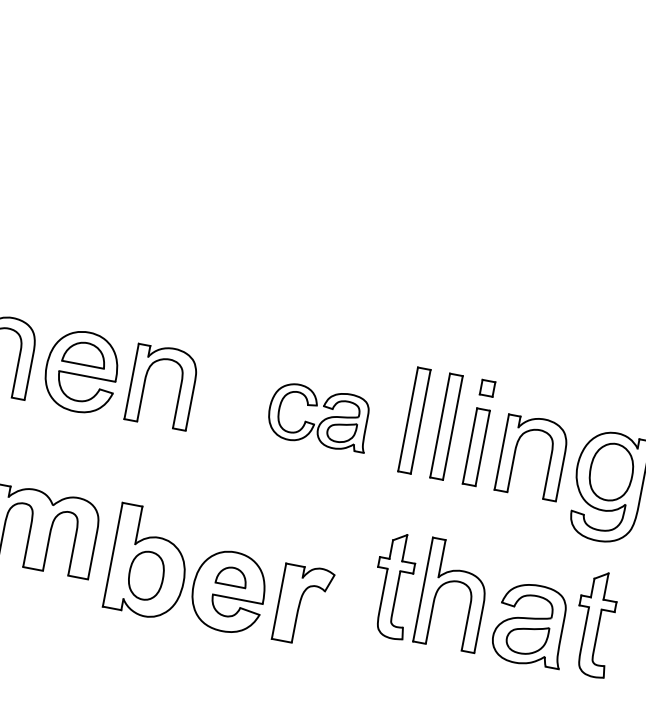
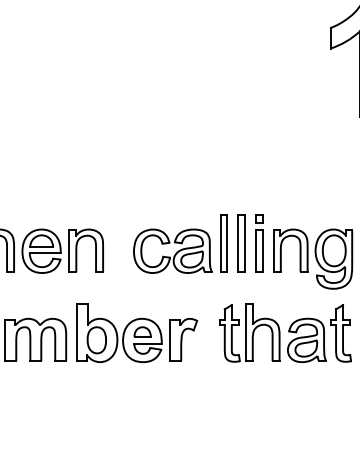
part: (318, 415) -> (172, 250), size x1.43
part: (222, 575) -> (137, 332), moved

